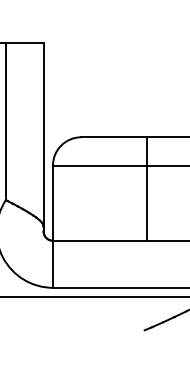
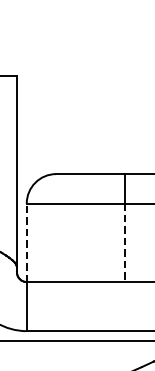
line: (52, 203) -> (26, 243), solid -> dashed
line: (147, 203) -> (125, 243), solid -> dashed

